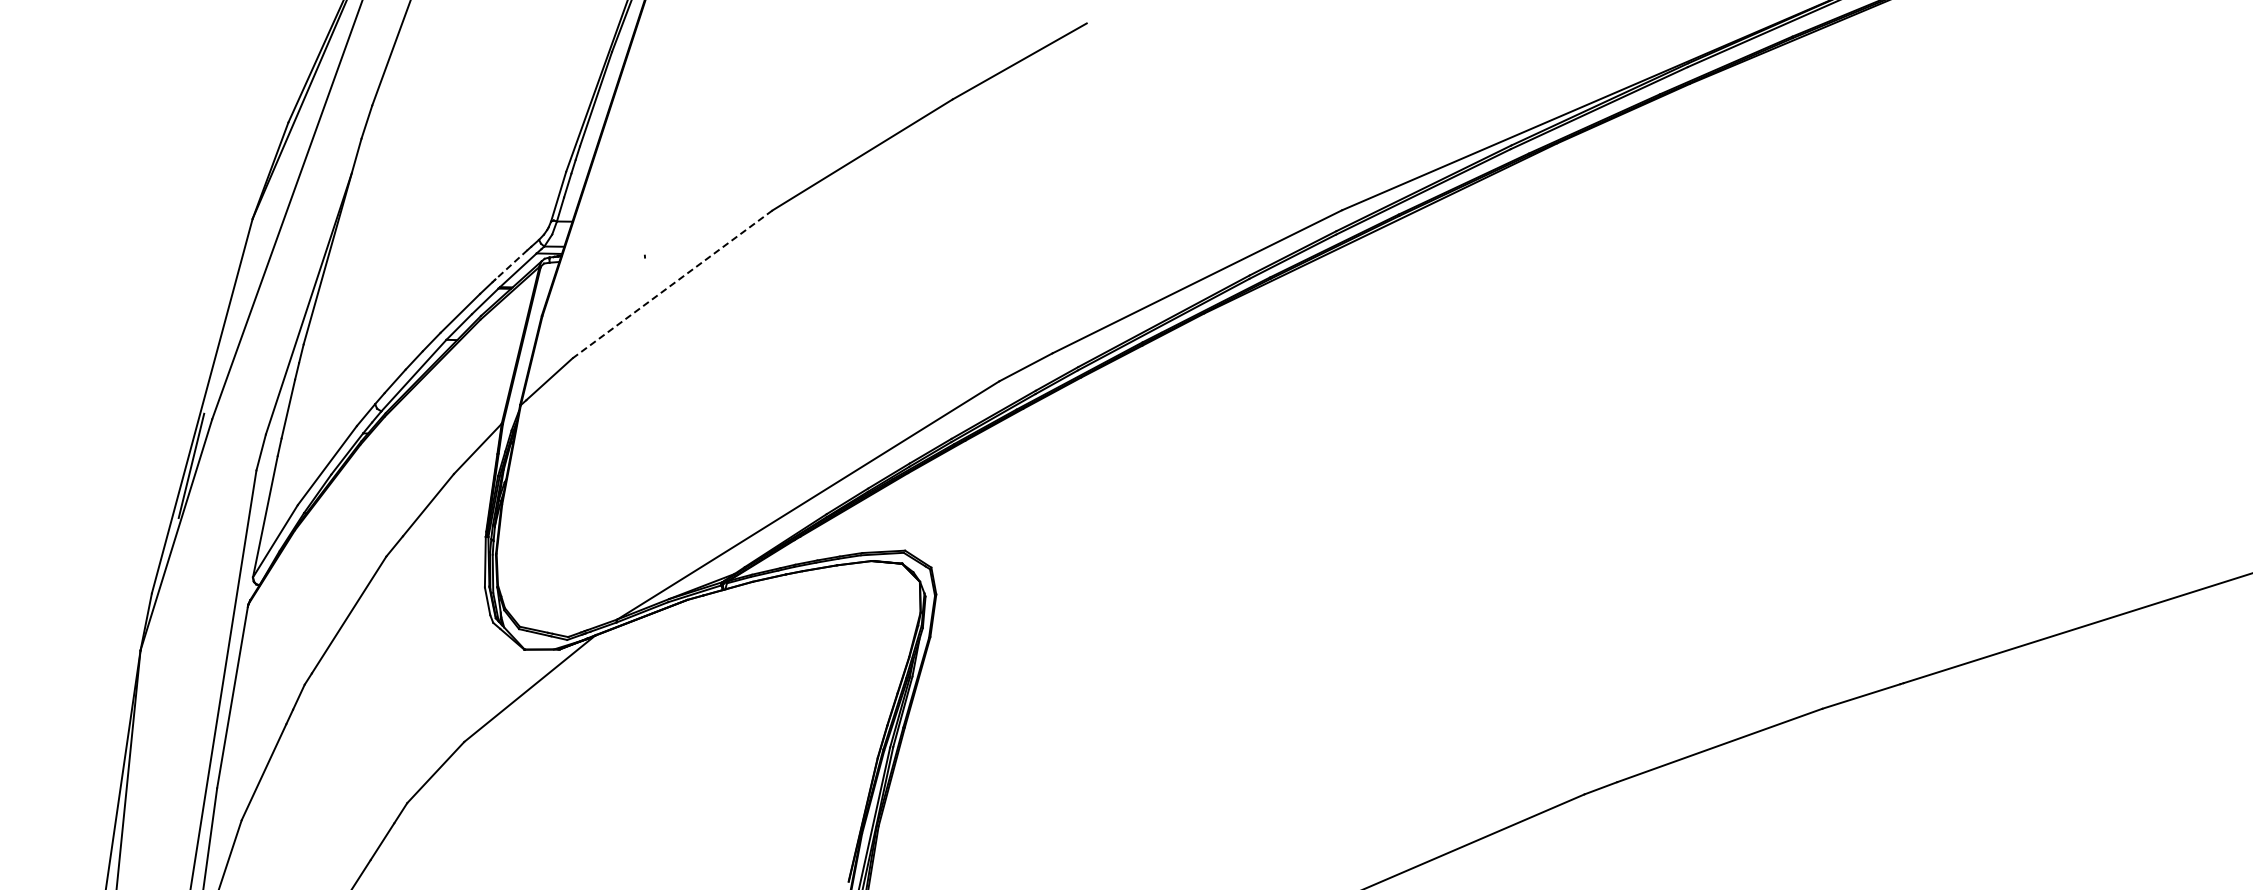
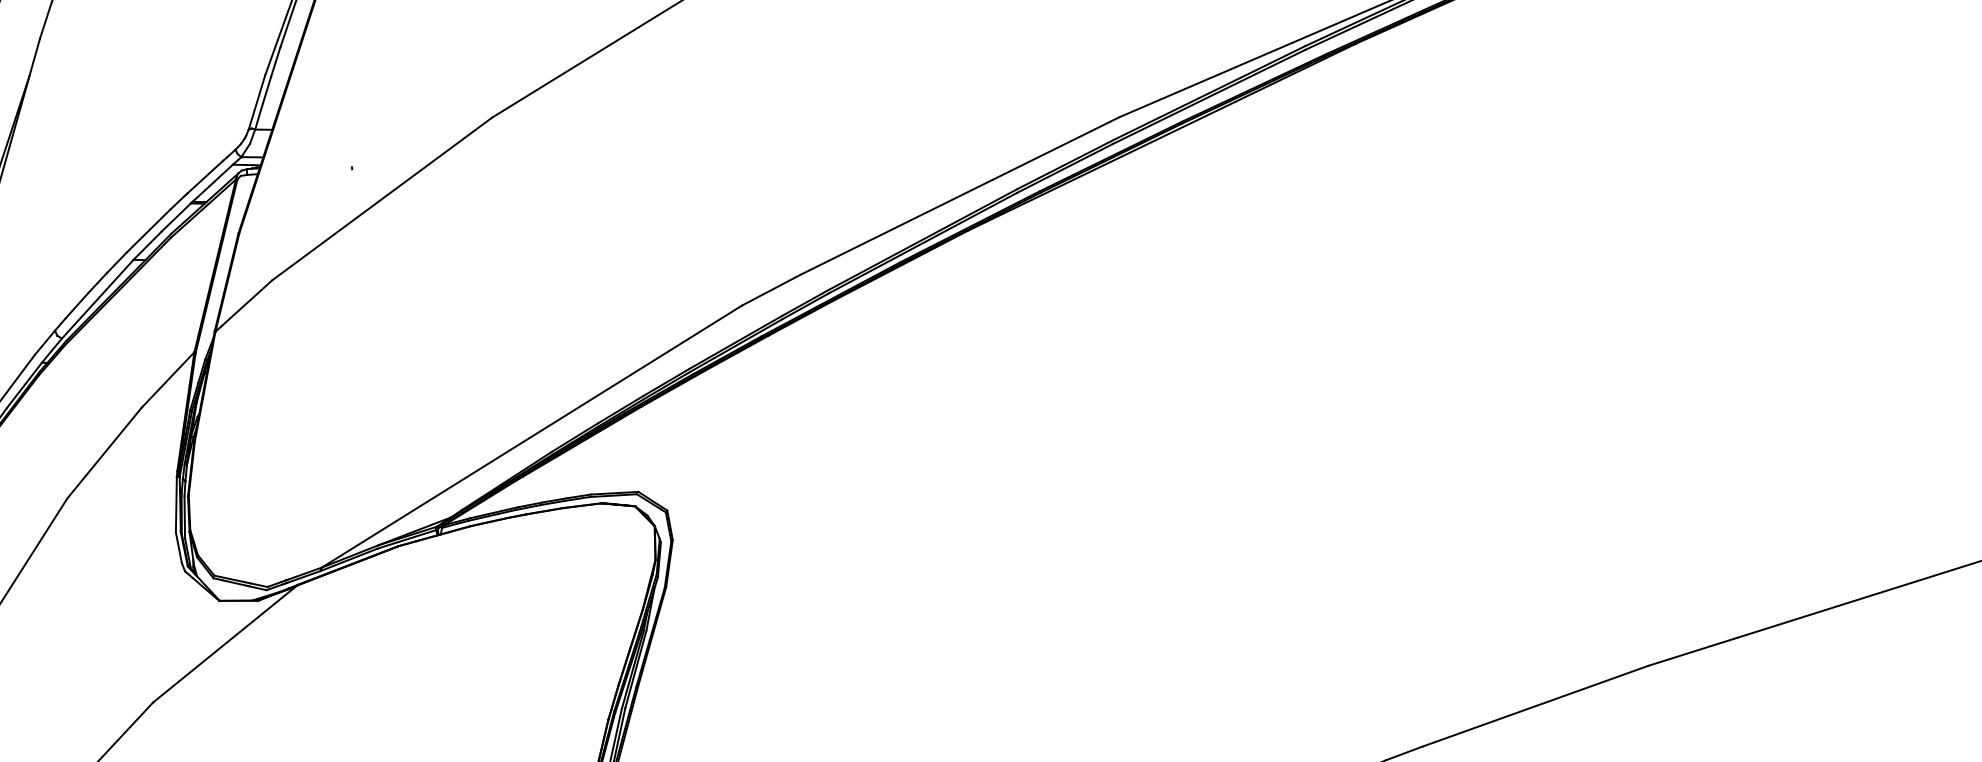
line: (511, 264) -> (205, 176), dashed -> solid
line: (672, 284) -> (382, 198), dashed -> solid

